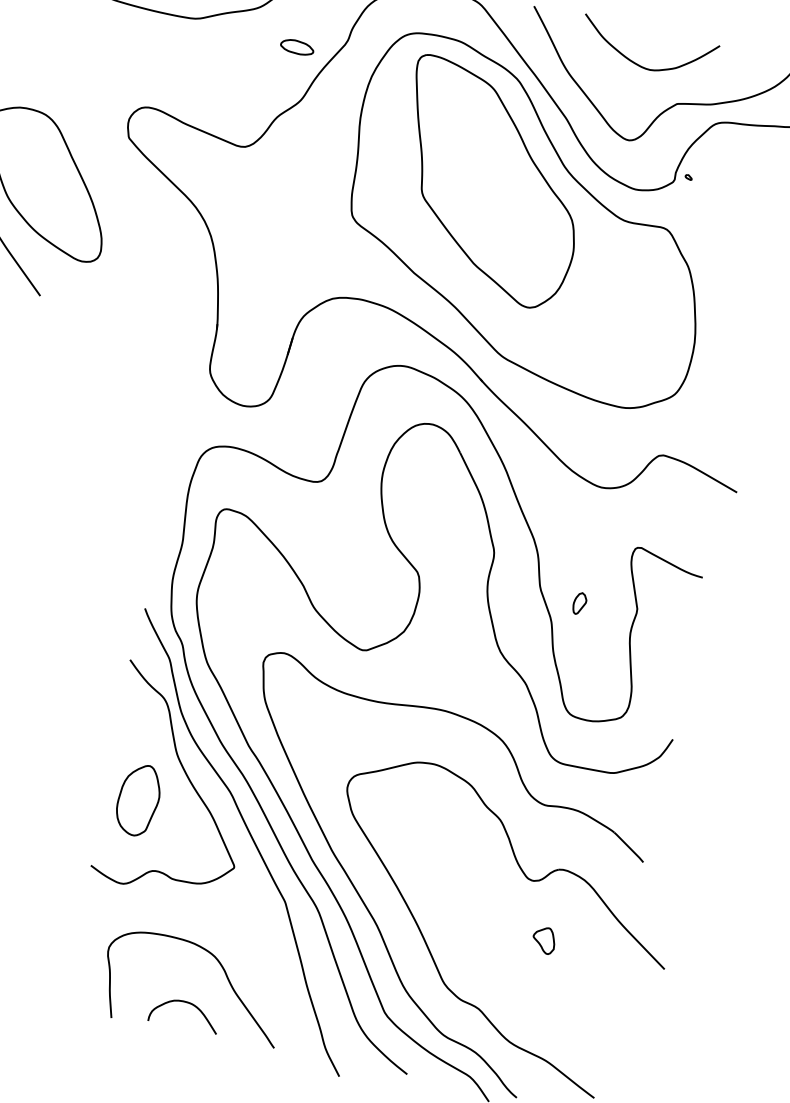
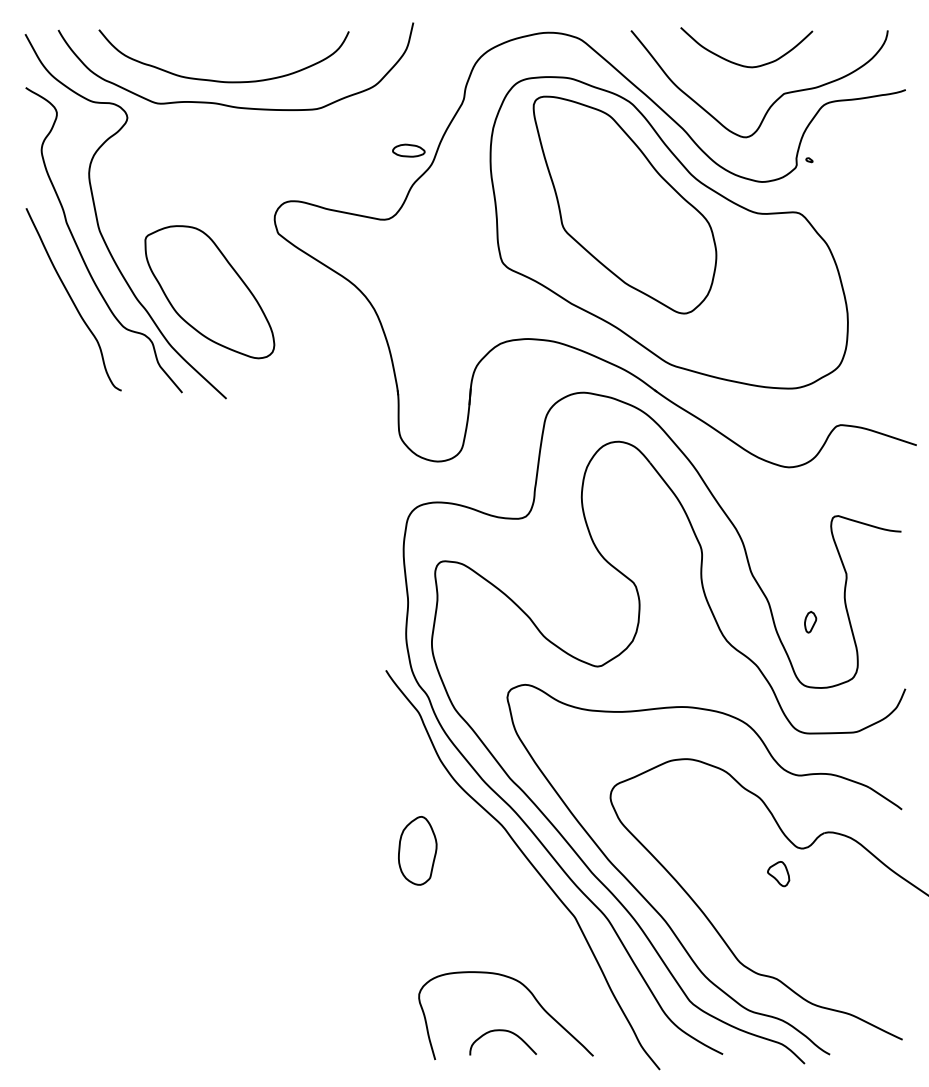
part: (297, 47) -> (408, 150), moved
part: (579, 603) -> (810, 622), moved
curve: (186, 777) -> (458, 820), removed
part: (543, 940) -> (778, 874), moved

